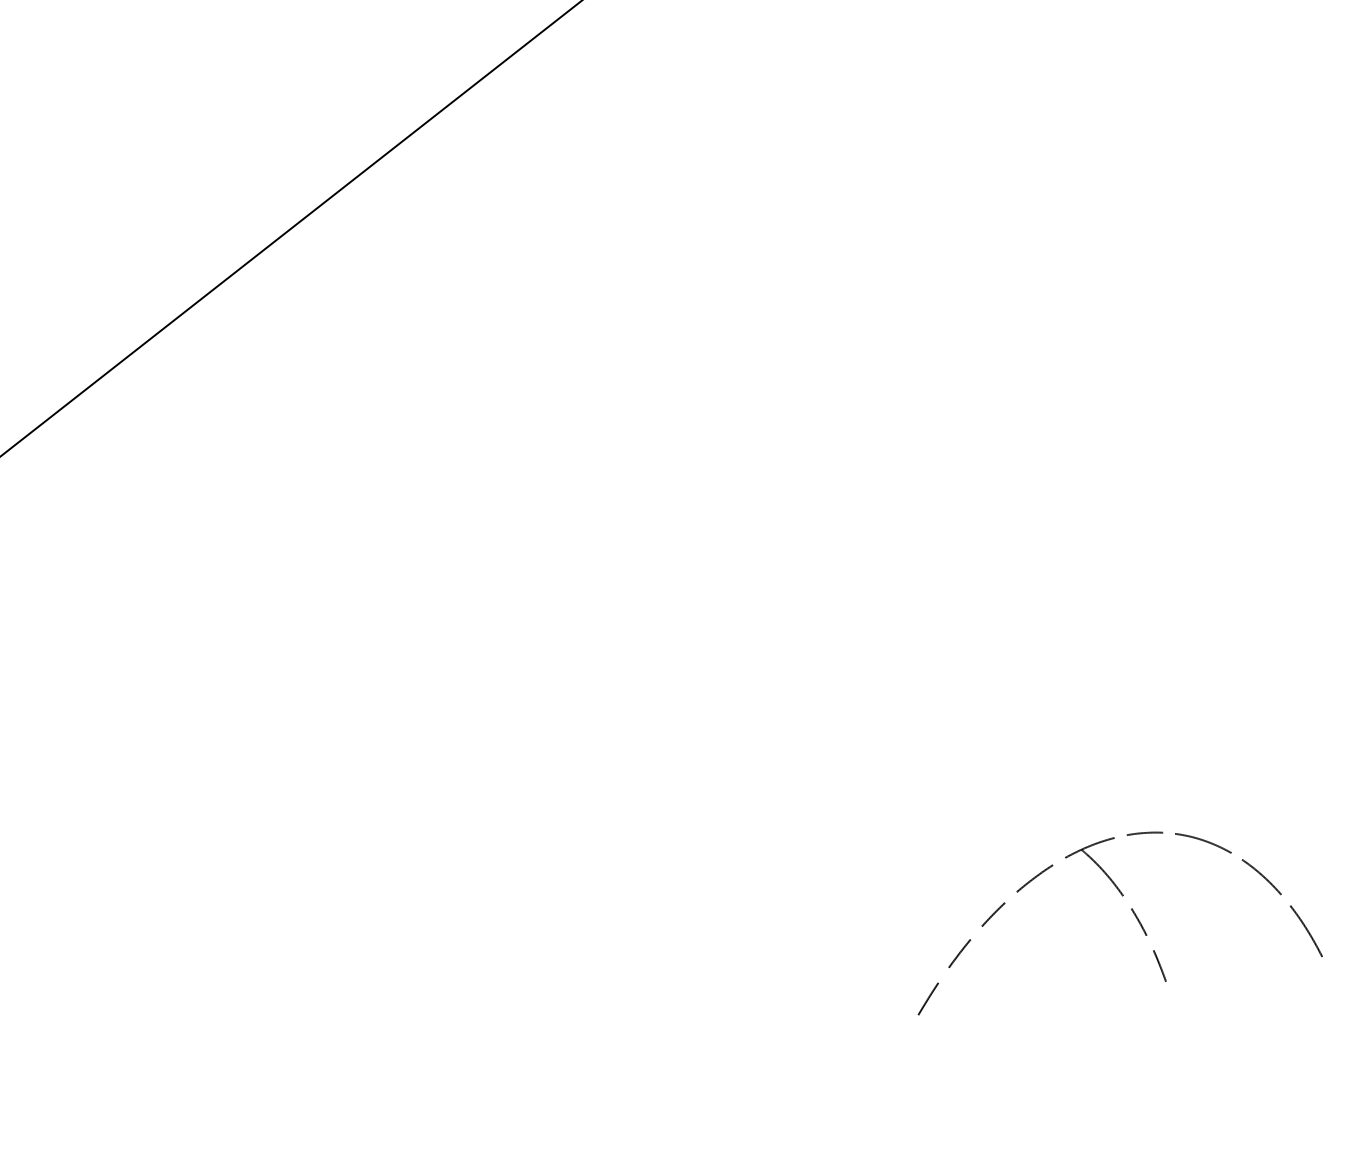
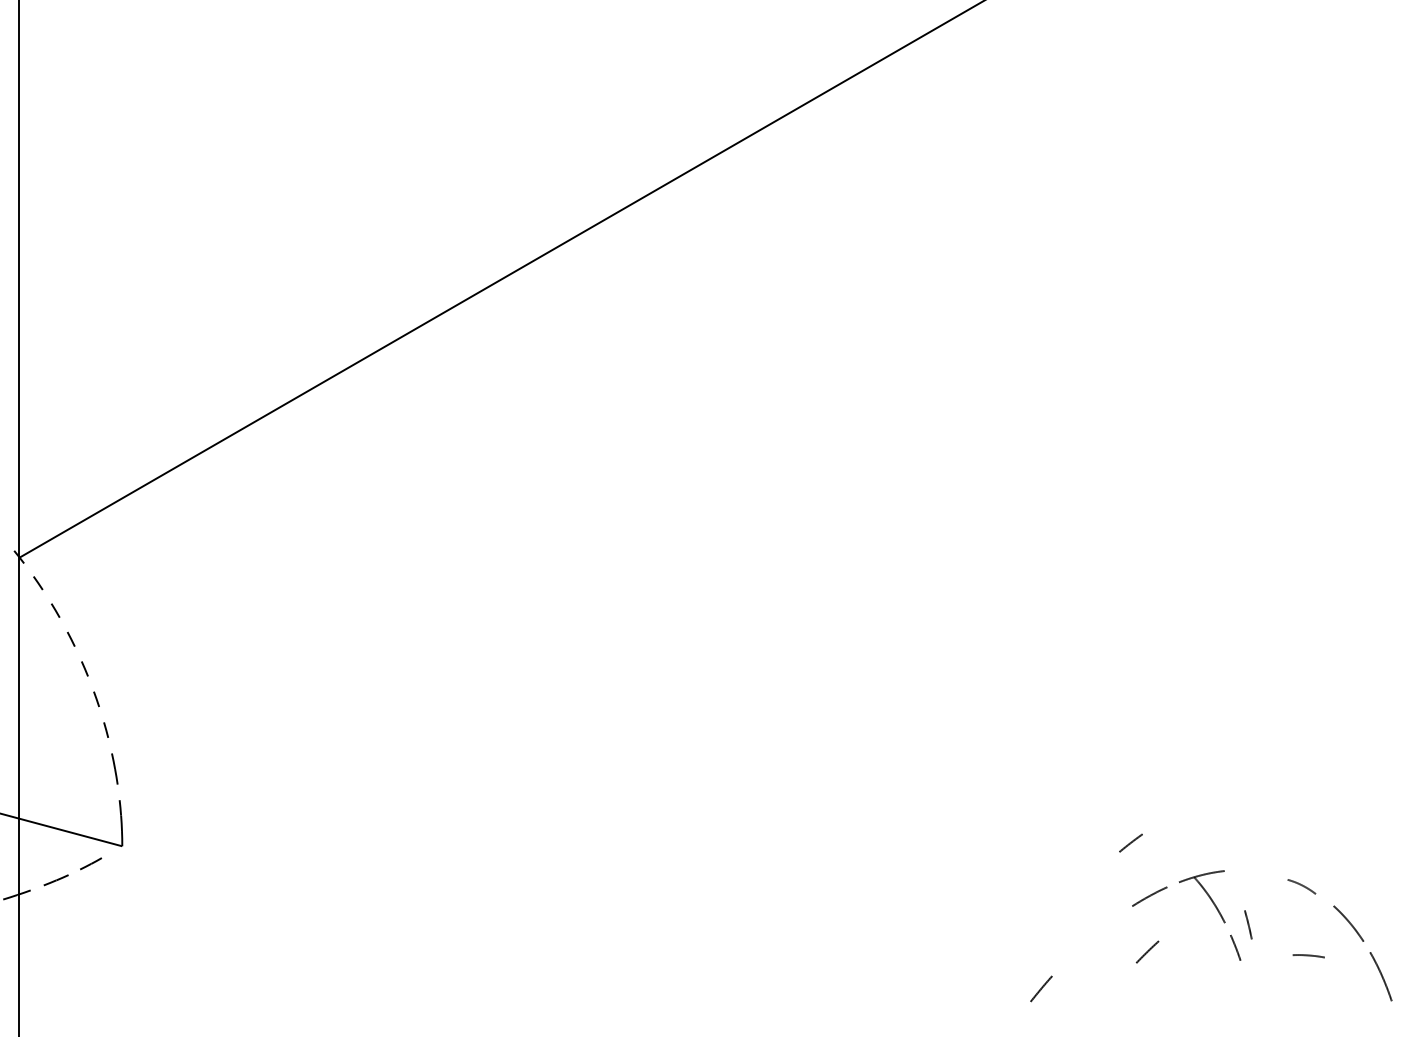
line: (1144, 834) -> (1308, 956), moved
part: (1202, 842) -> (1301, 886), size x0.6
line: (992, 914) -> (1130, 842), moved
line: (959, 952) -> (1147, 951), moved
line: (1159, 965) -> (1248, 924), moved

